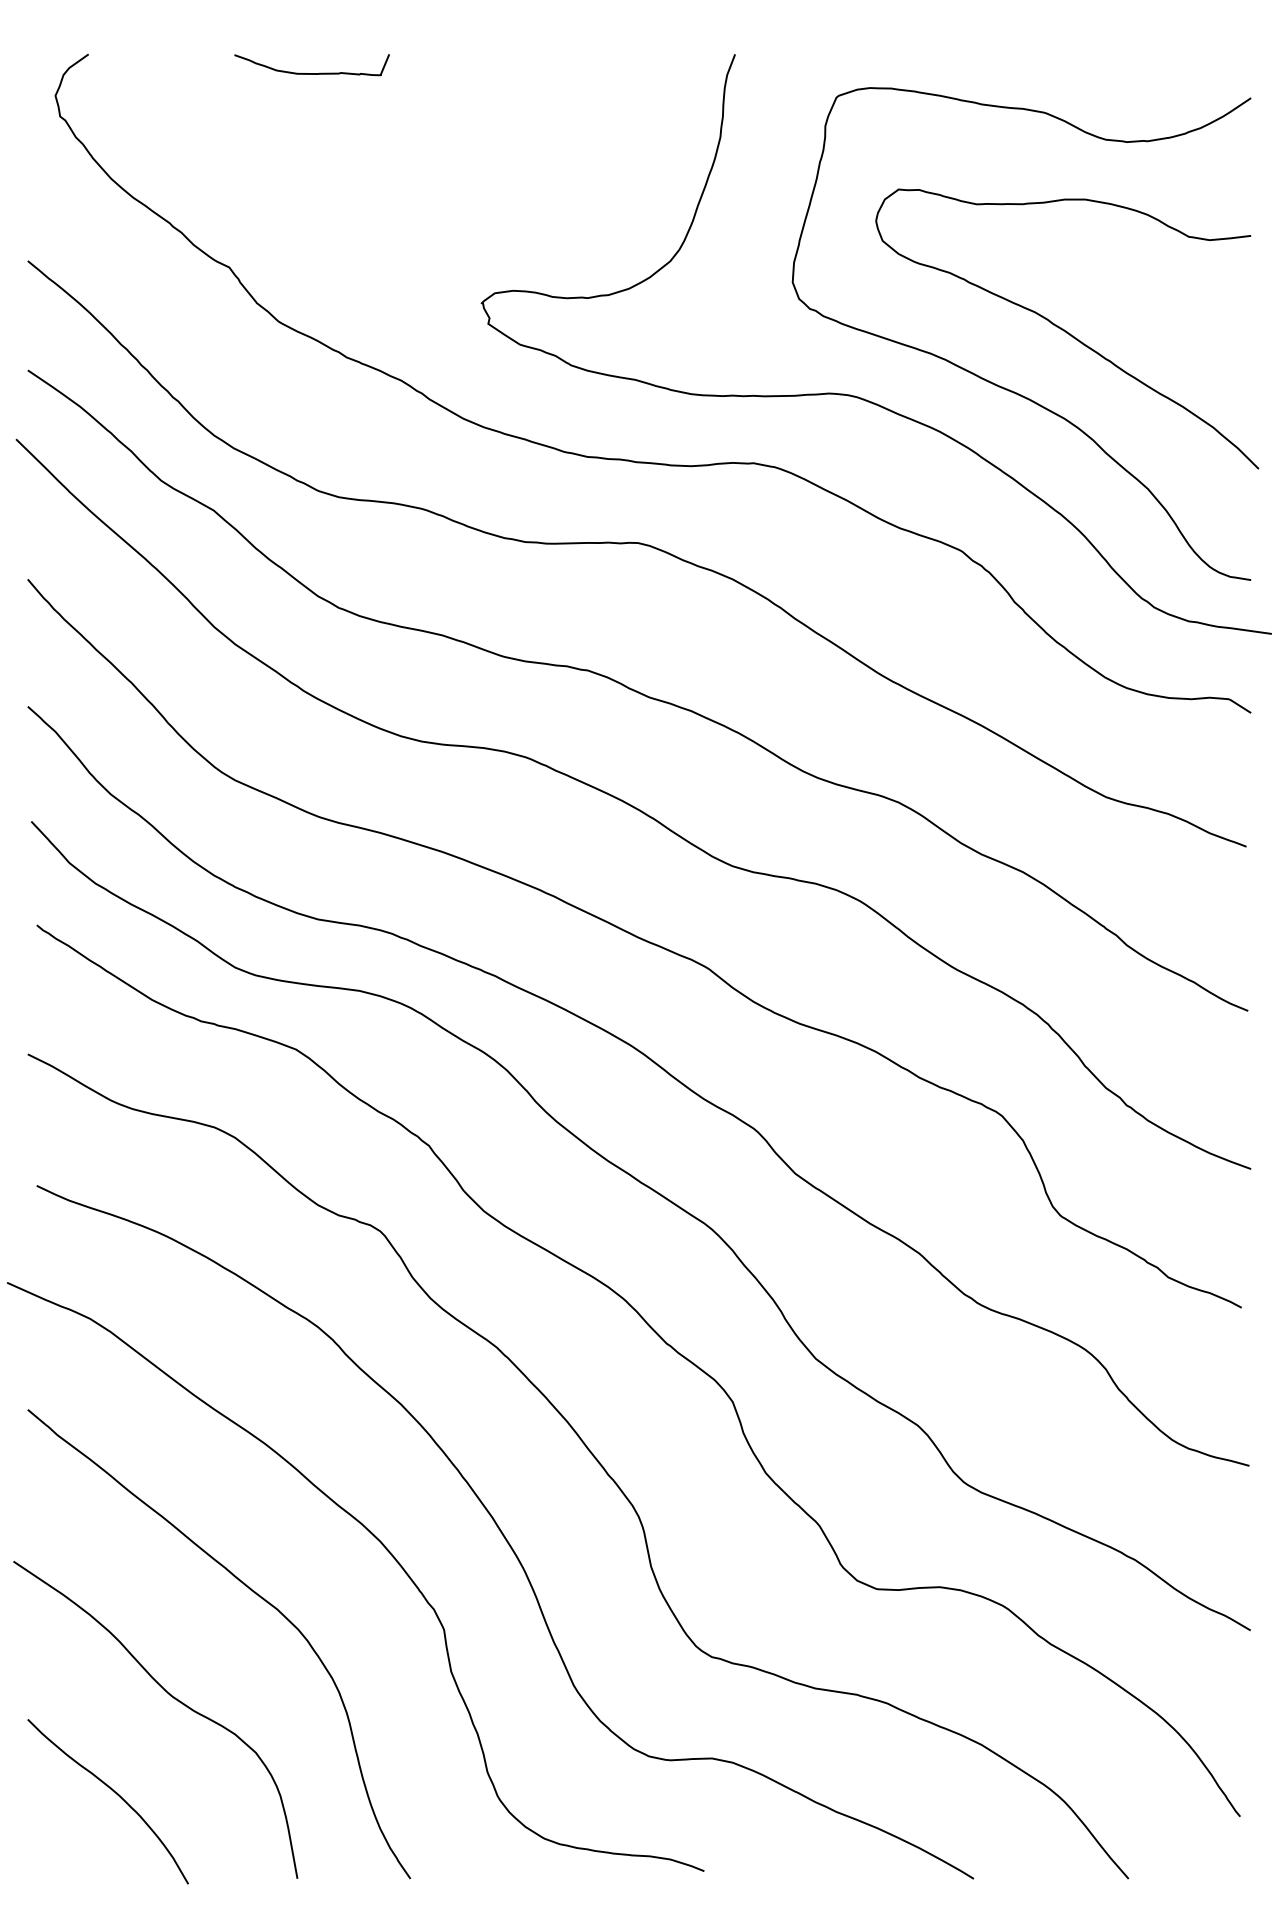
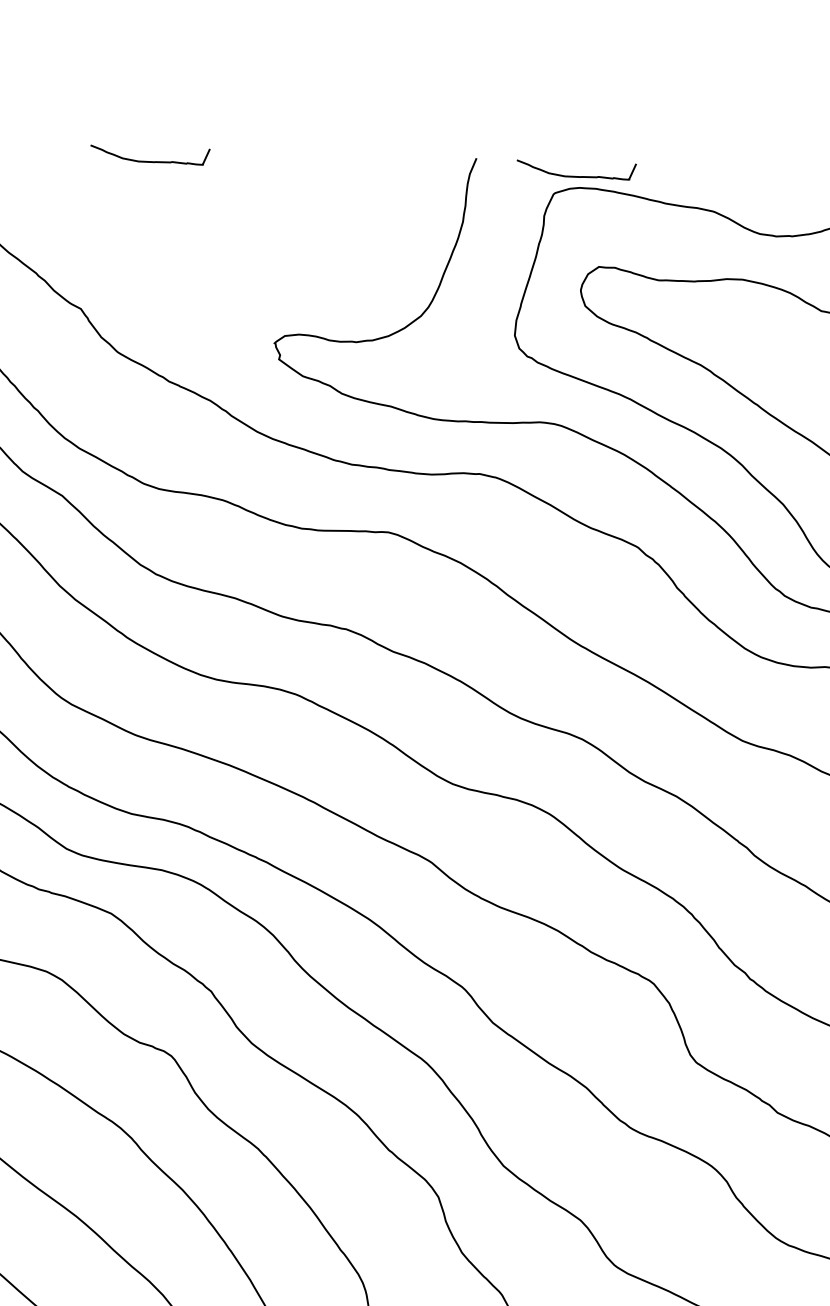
curve: (864, 73) -> (575, 176), added

